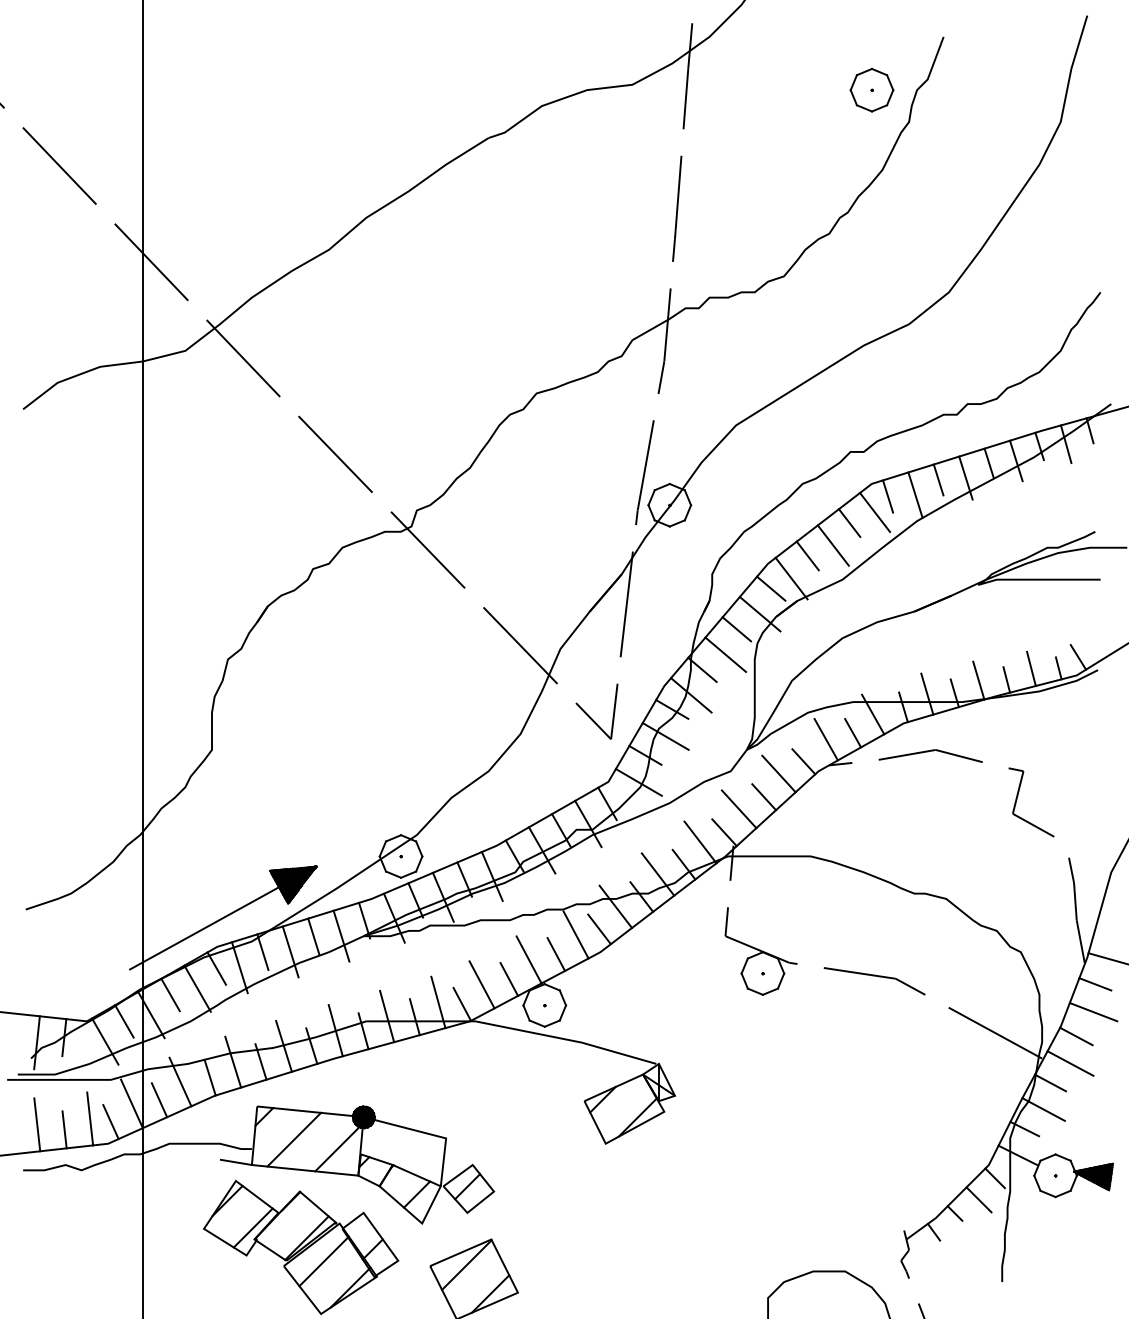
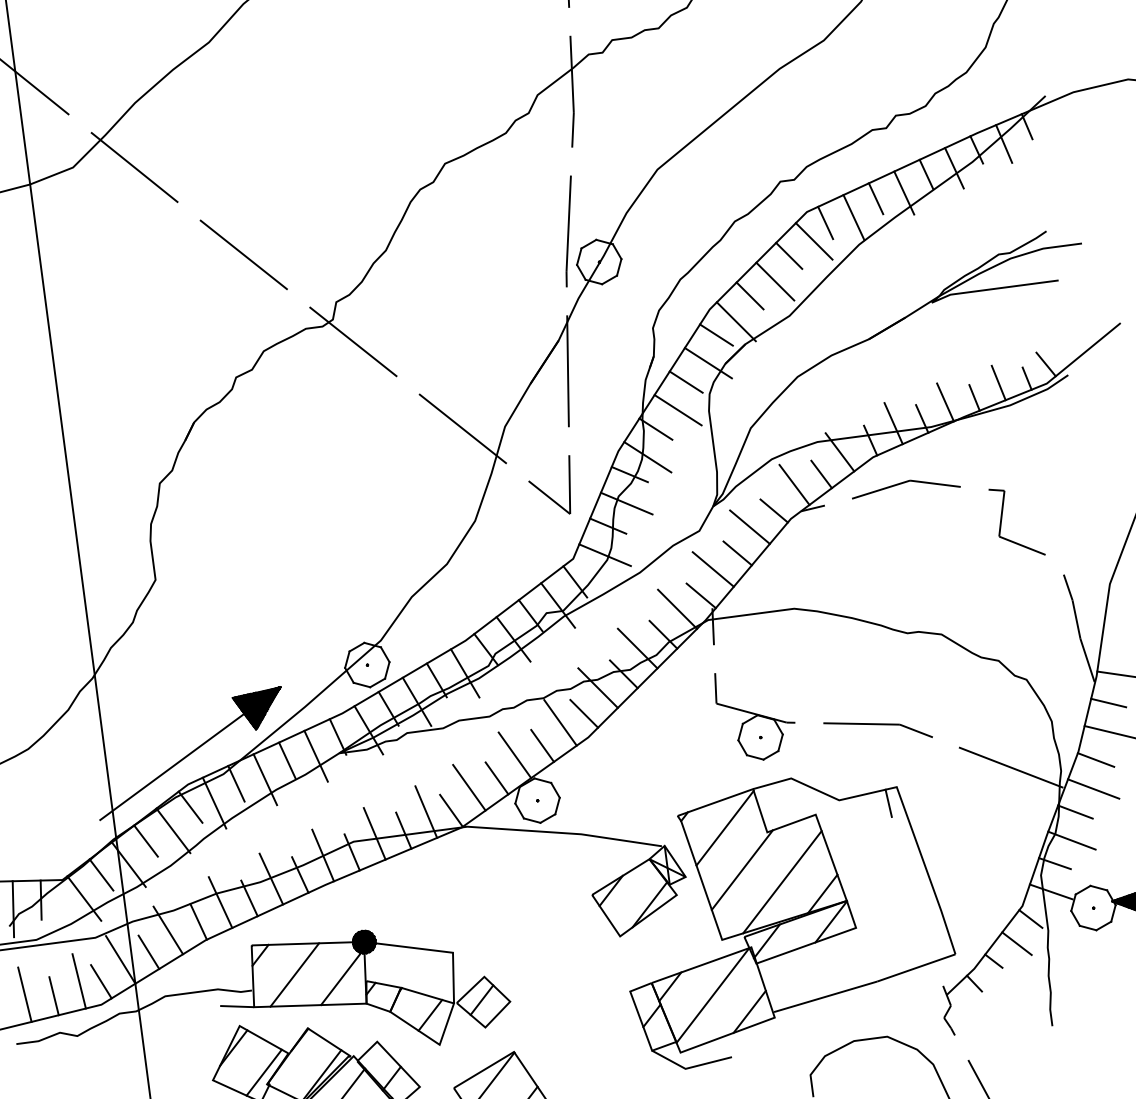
part: (763, 1146) -> (784, 917), added

